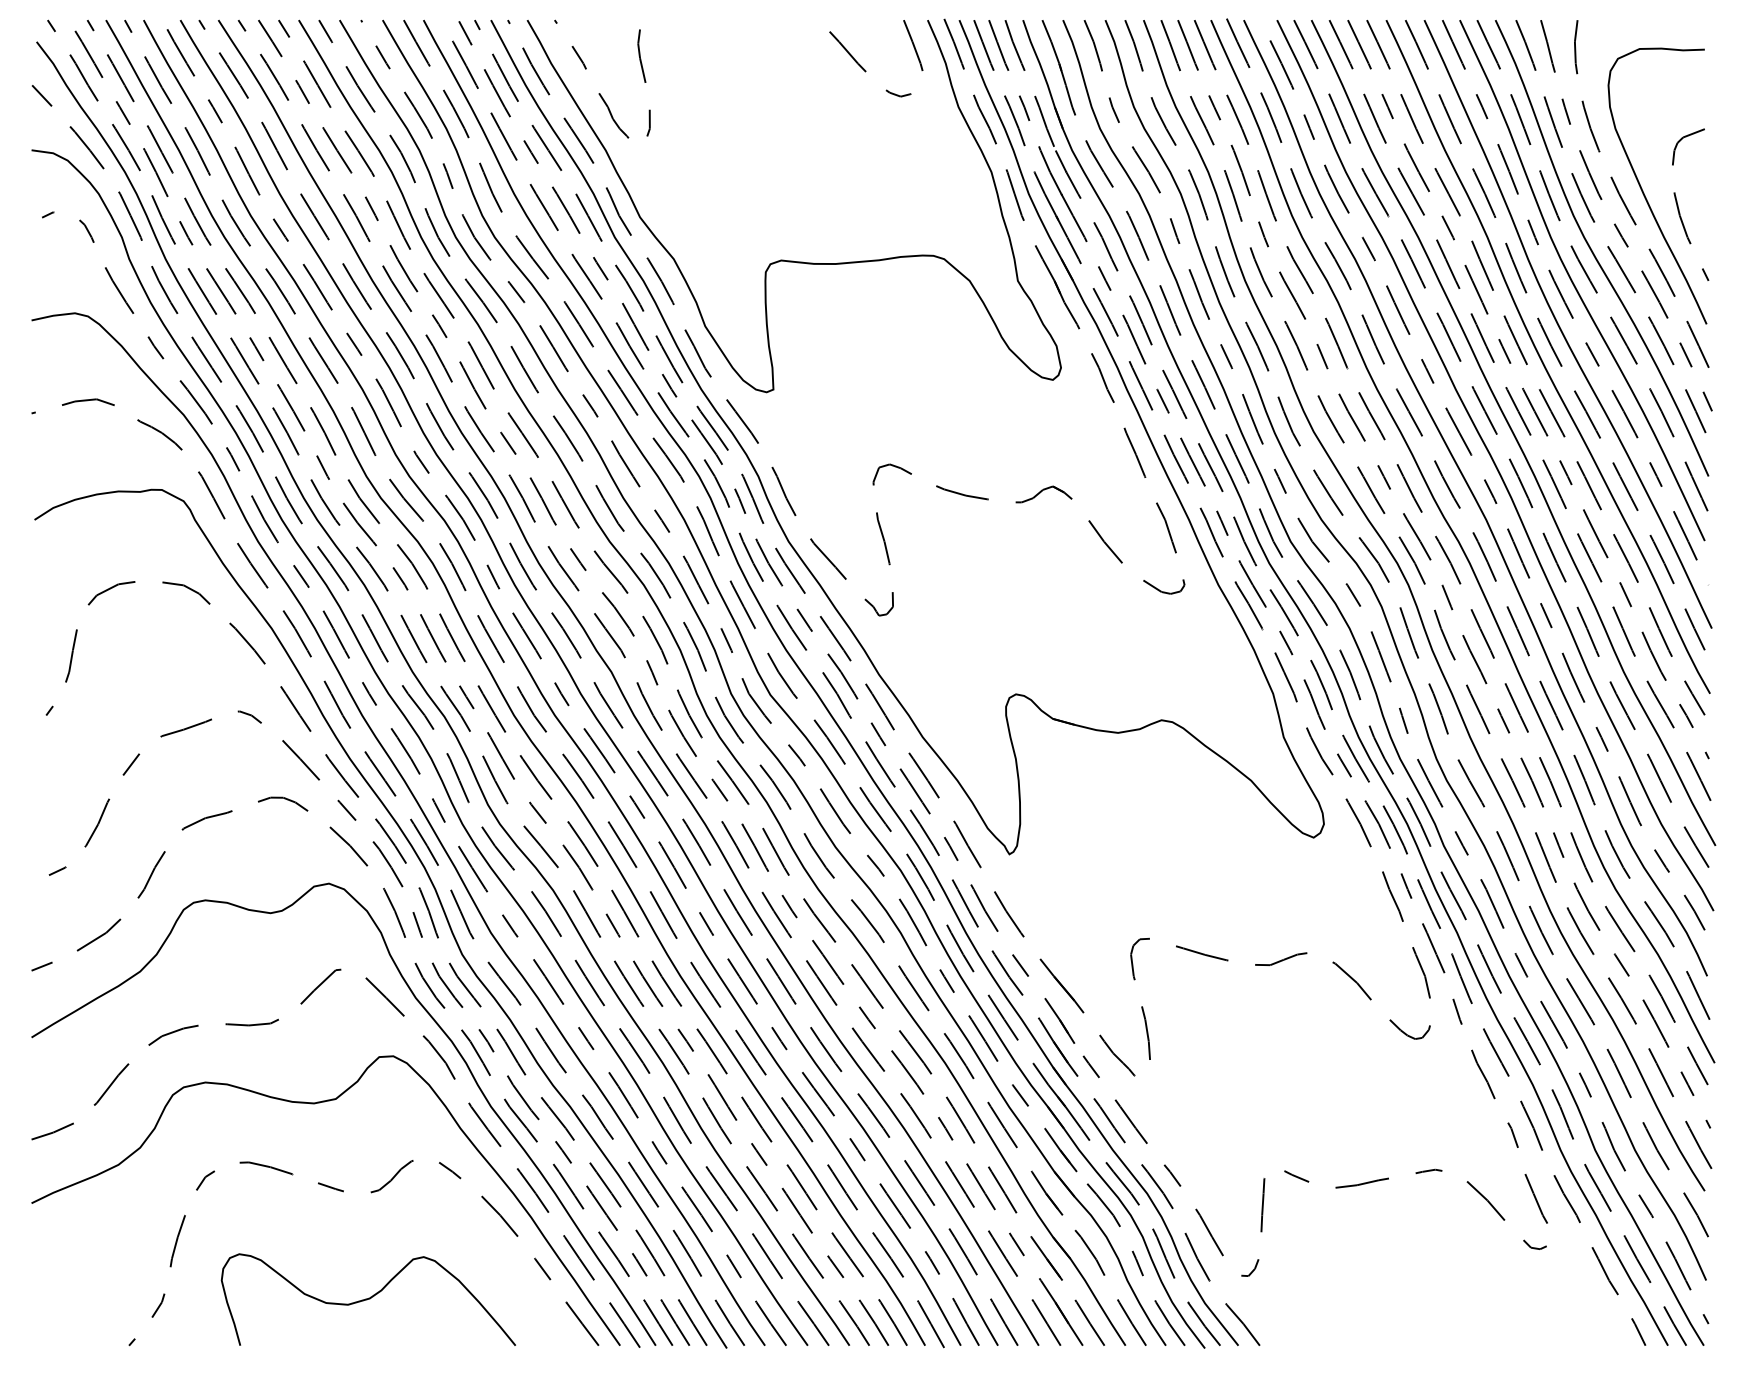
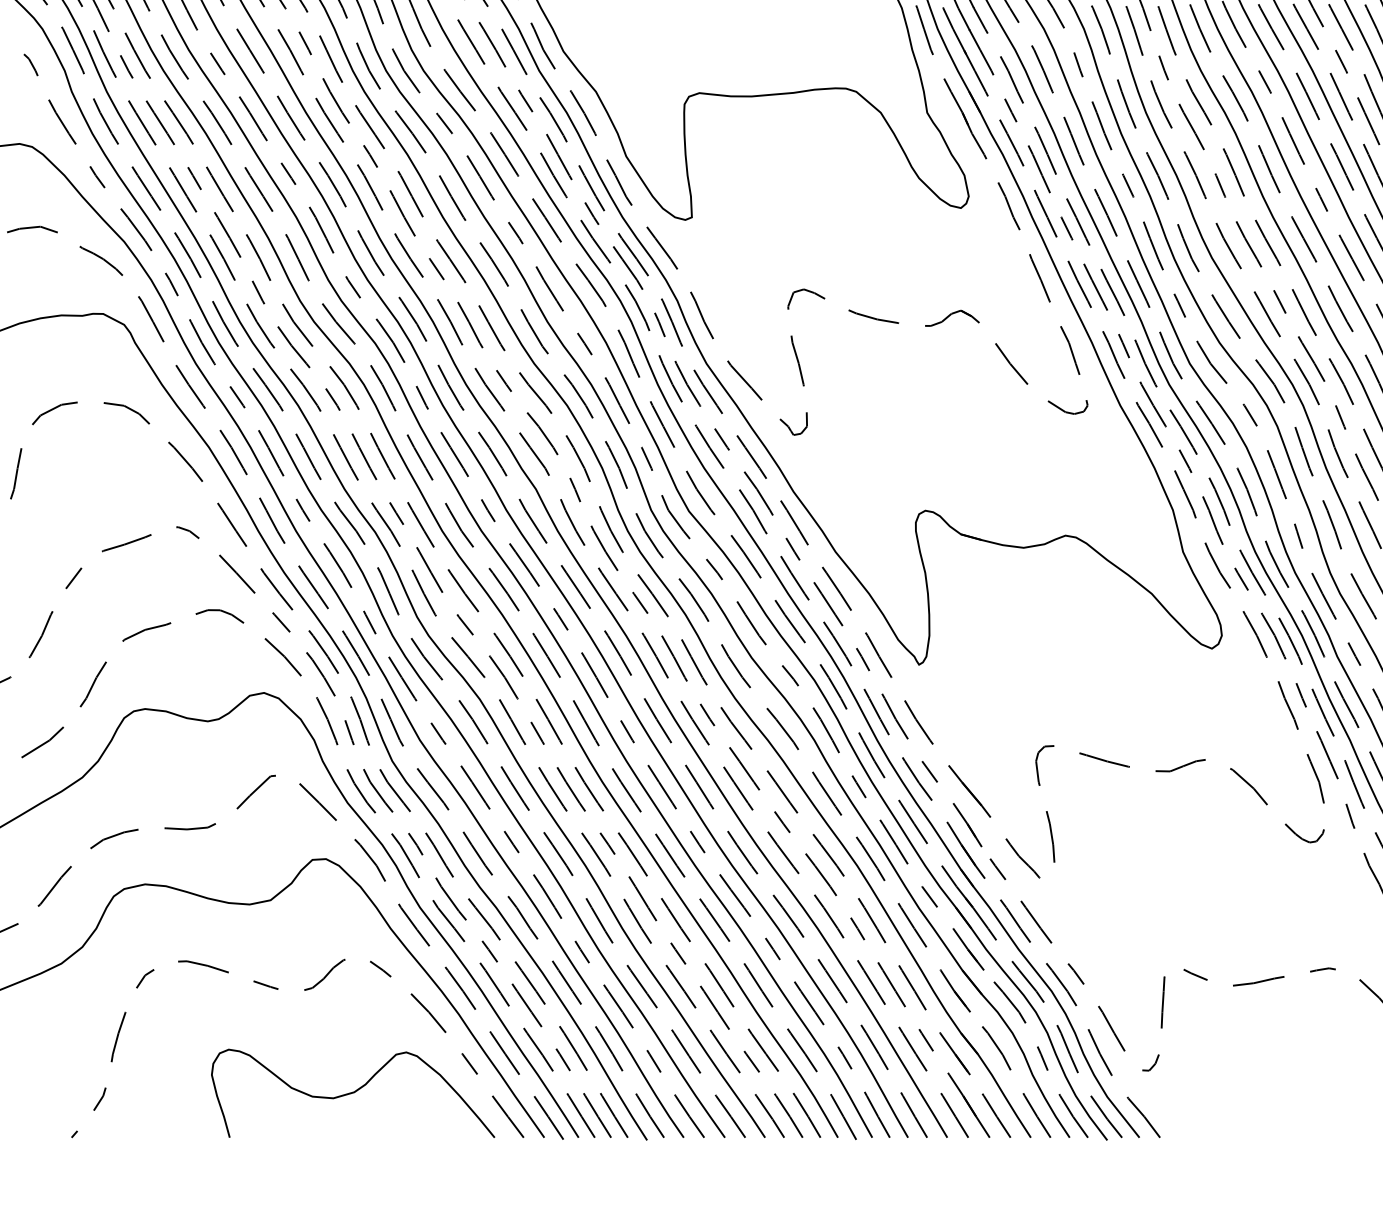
curve: (367, 1299) -> (352, 1093), moved

